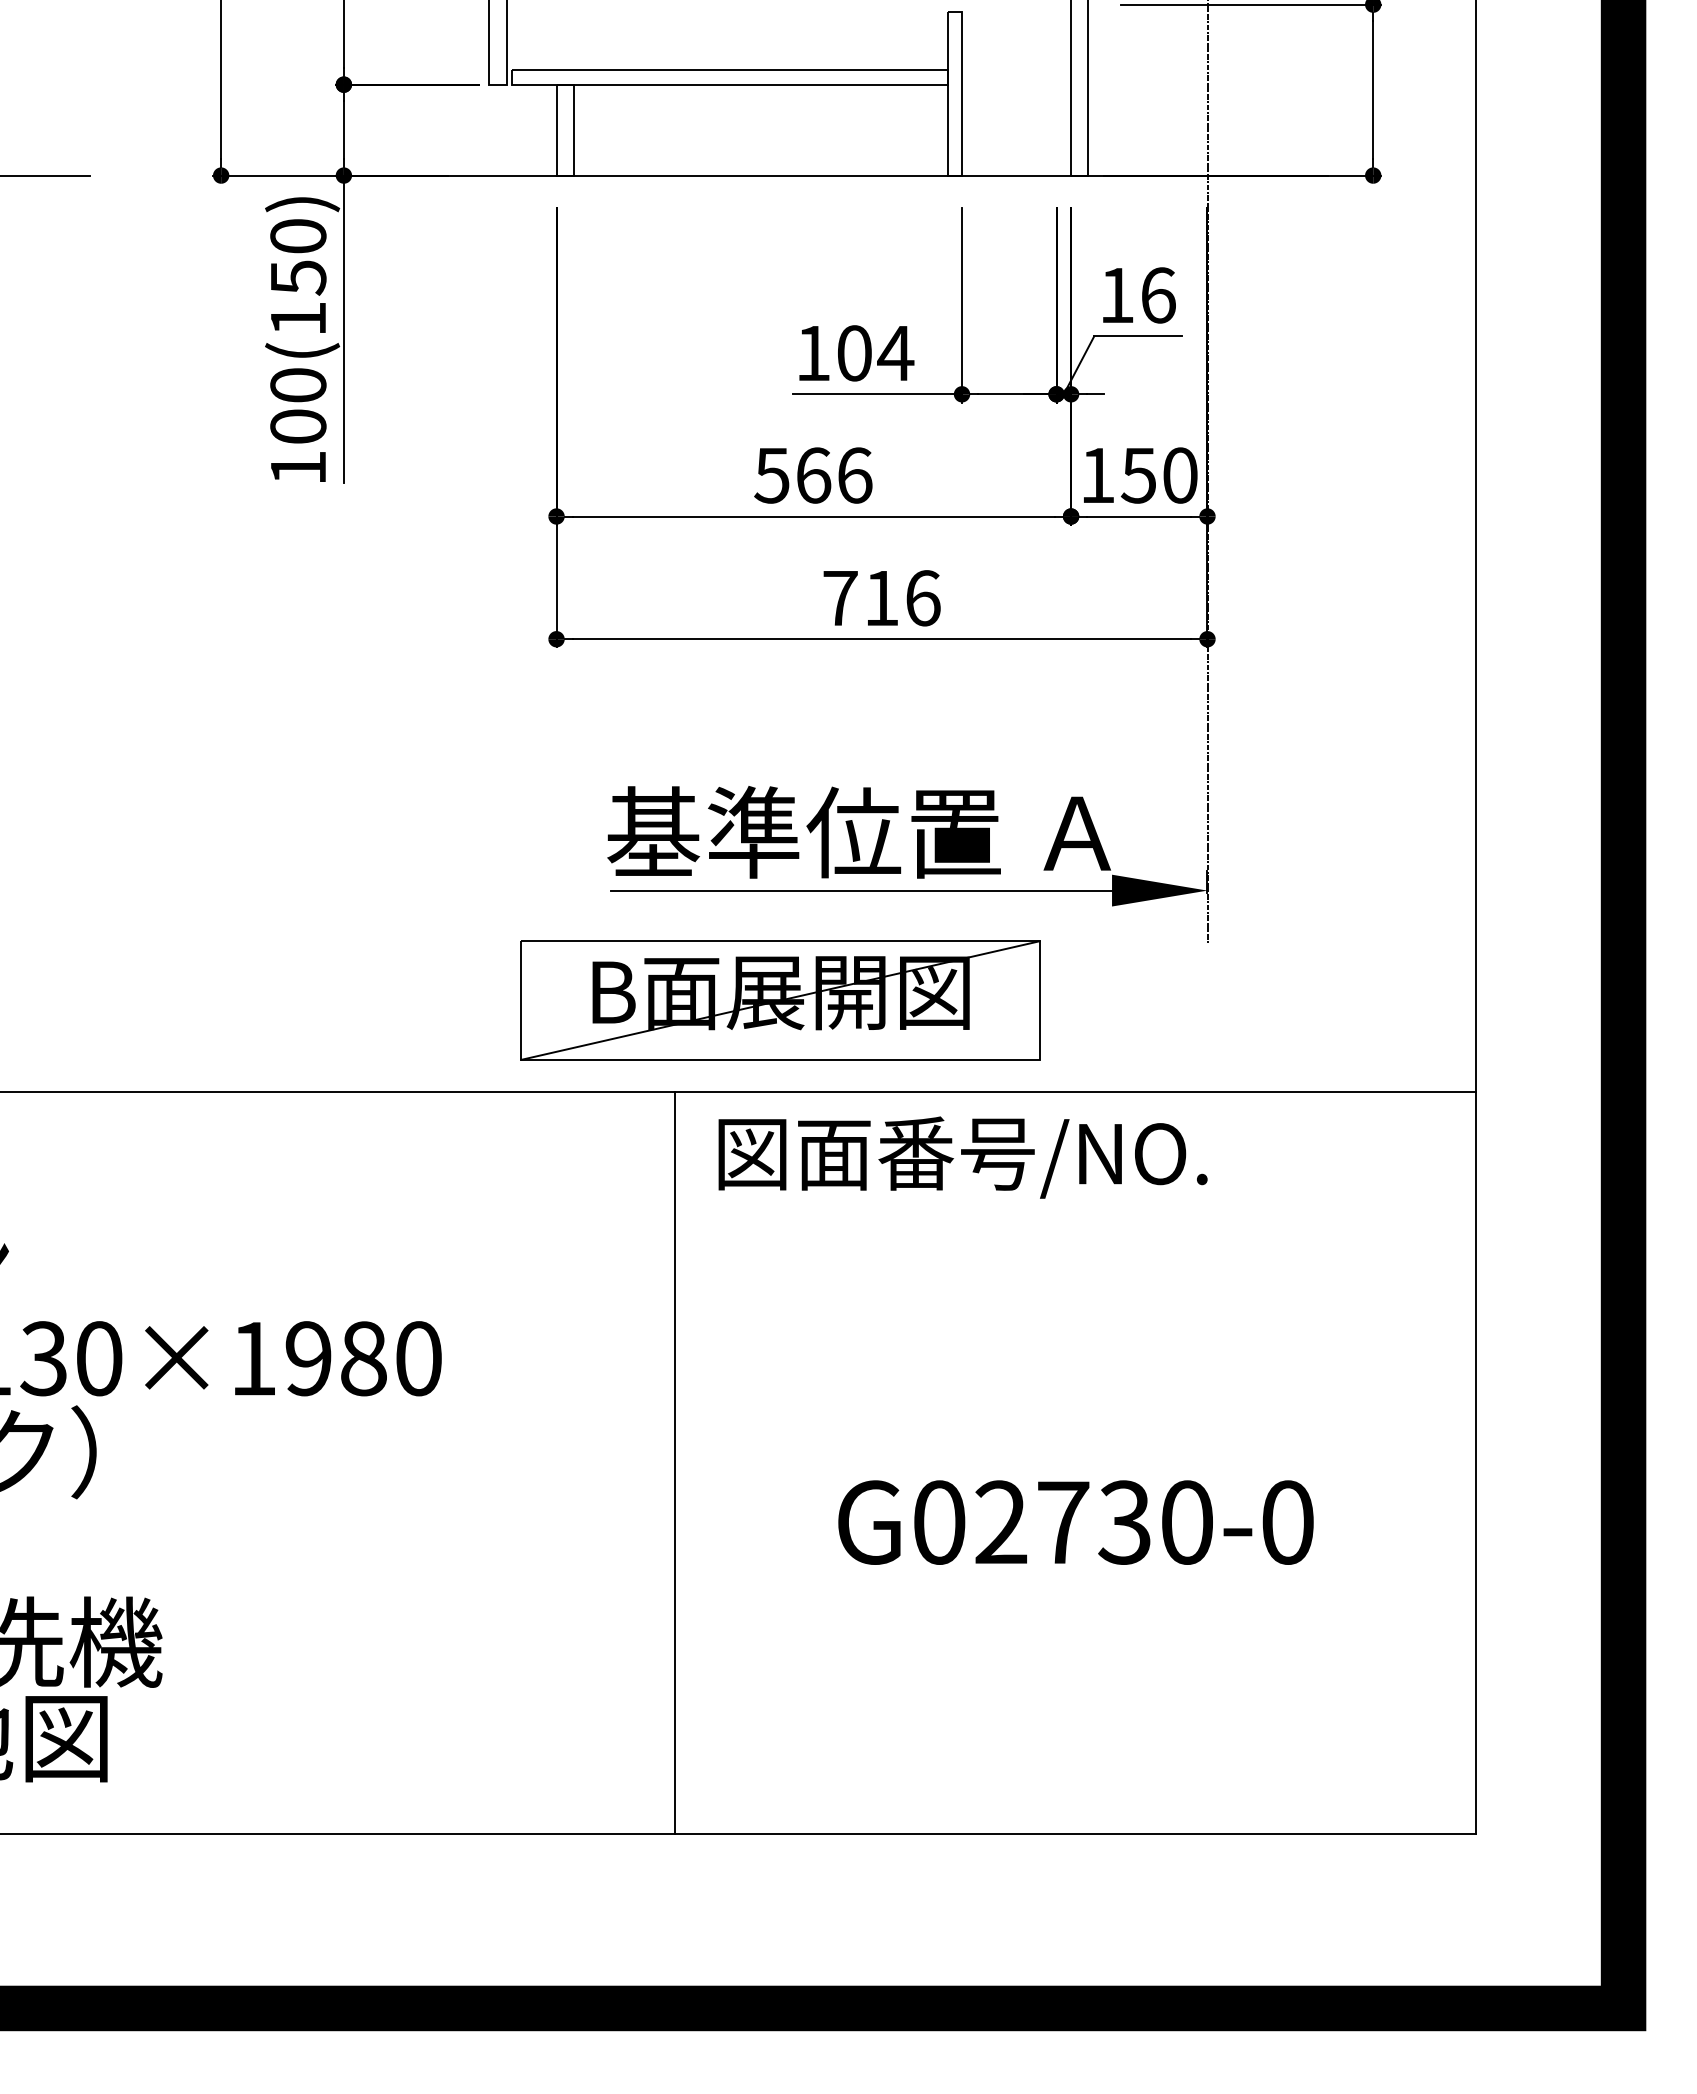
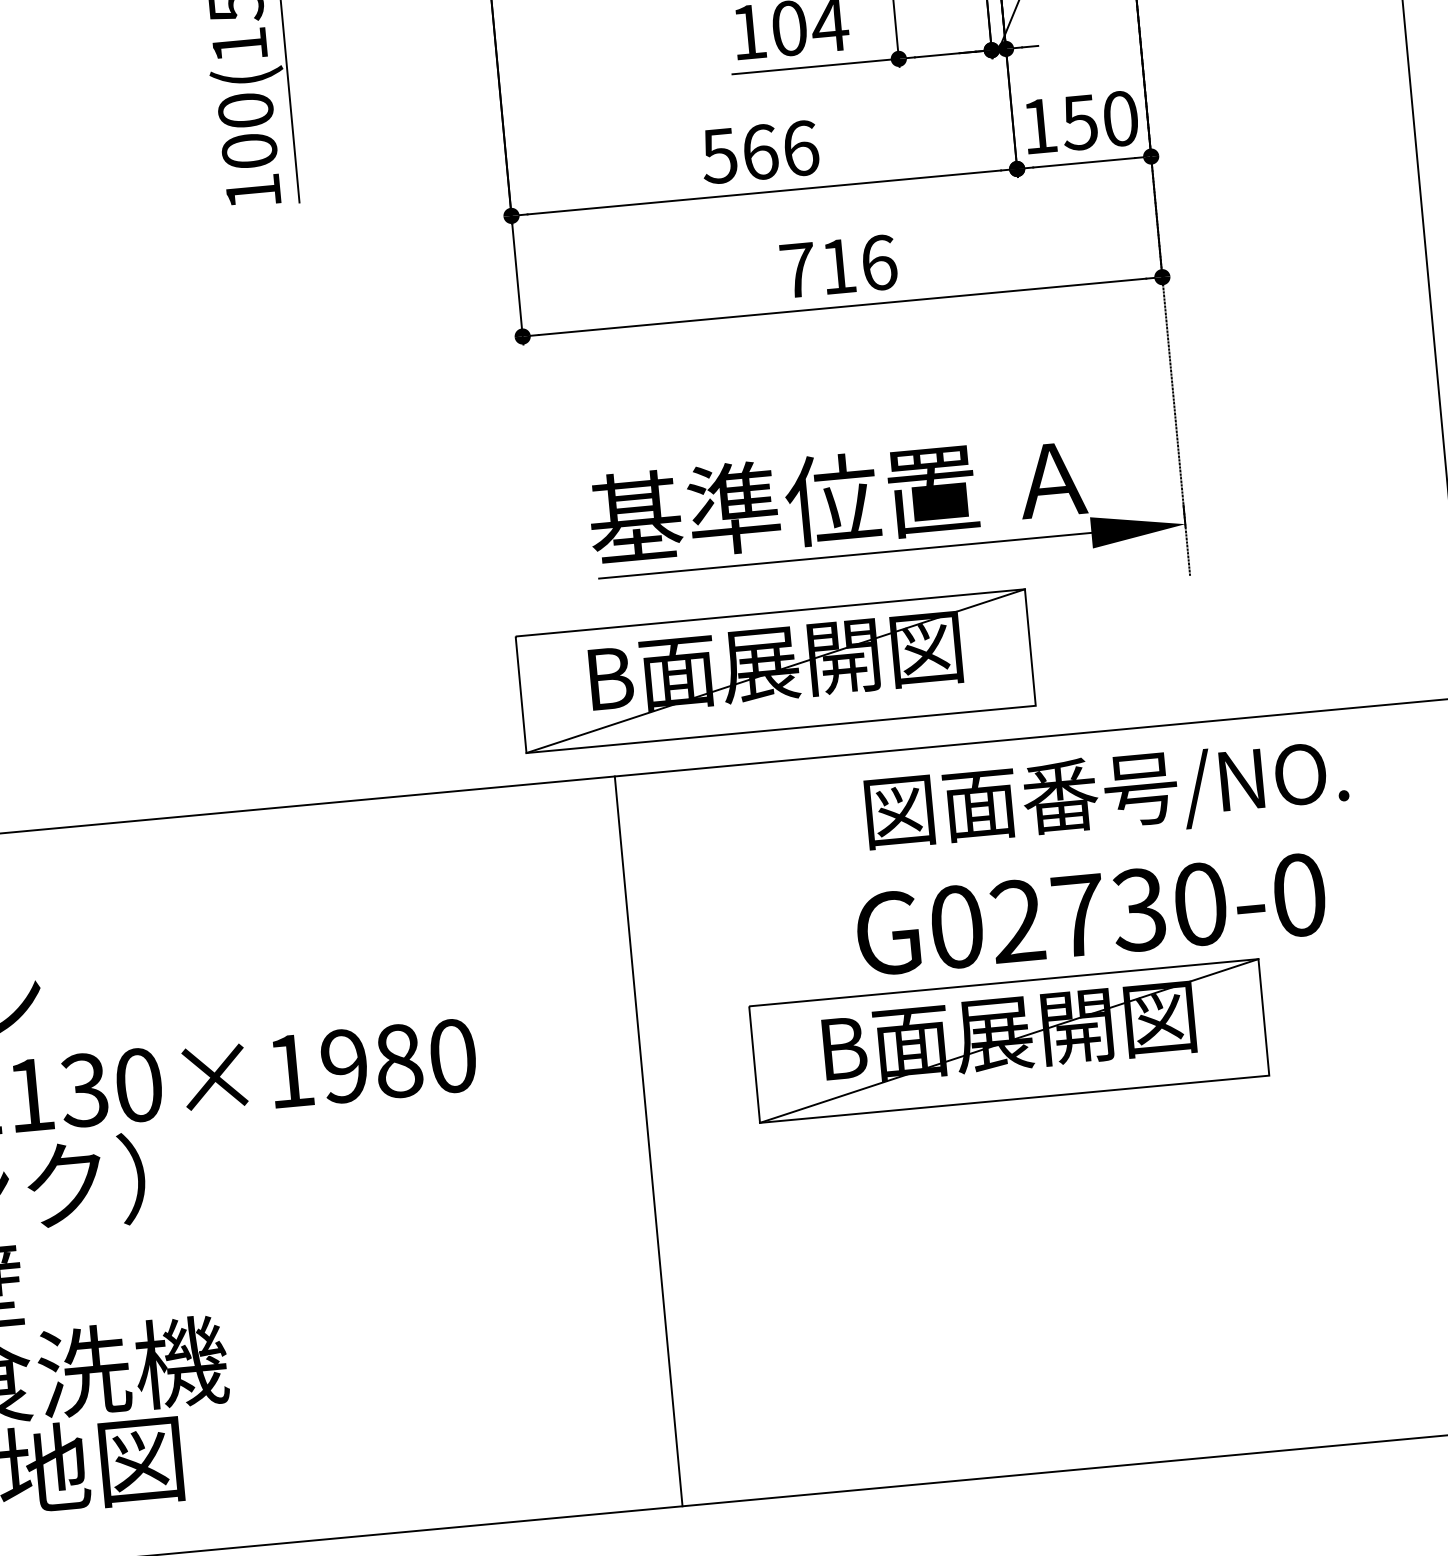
text: (962, 1157) -> (1106, 796), moved
part: (981, 1395) -> (1009, 1040), added
line: (675, 1462) -> (648, 1140), moved
text: (1075, 1522) -> (1090, 914), moved

